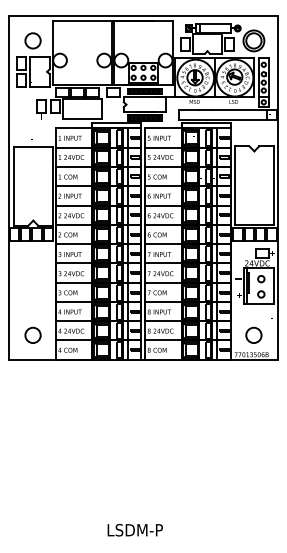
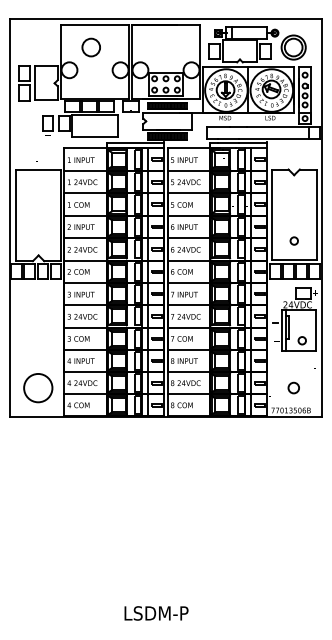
circle: (32, 40) -> (90, 47), moved
circle: (260, 278) -> (293, 240), moved
circle: (33, 334) -> (38, 387), size x1.6
circle: (253, 334) -> (293, 387), size x0.6

